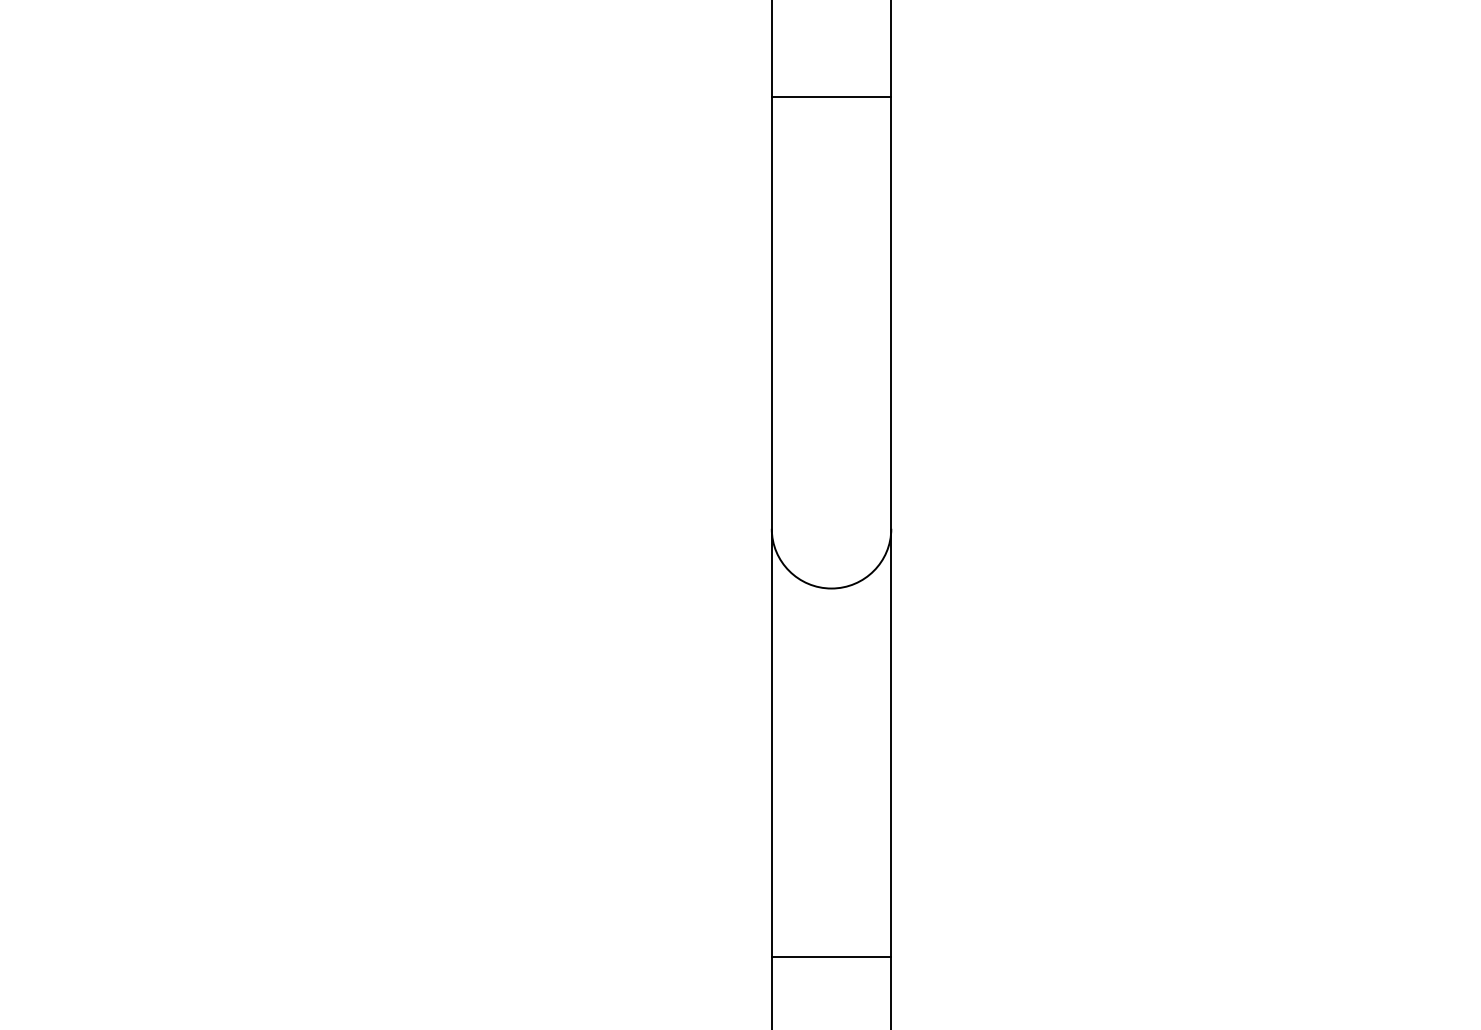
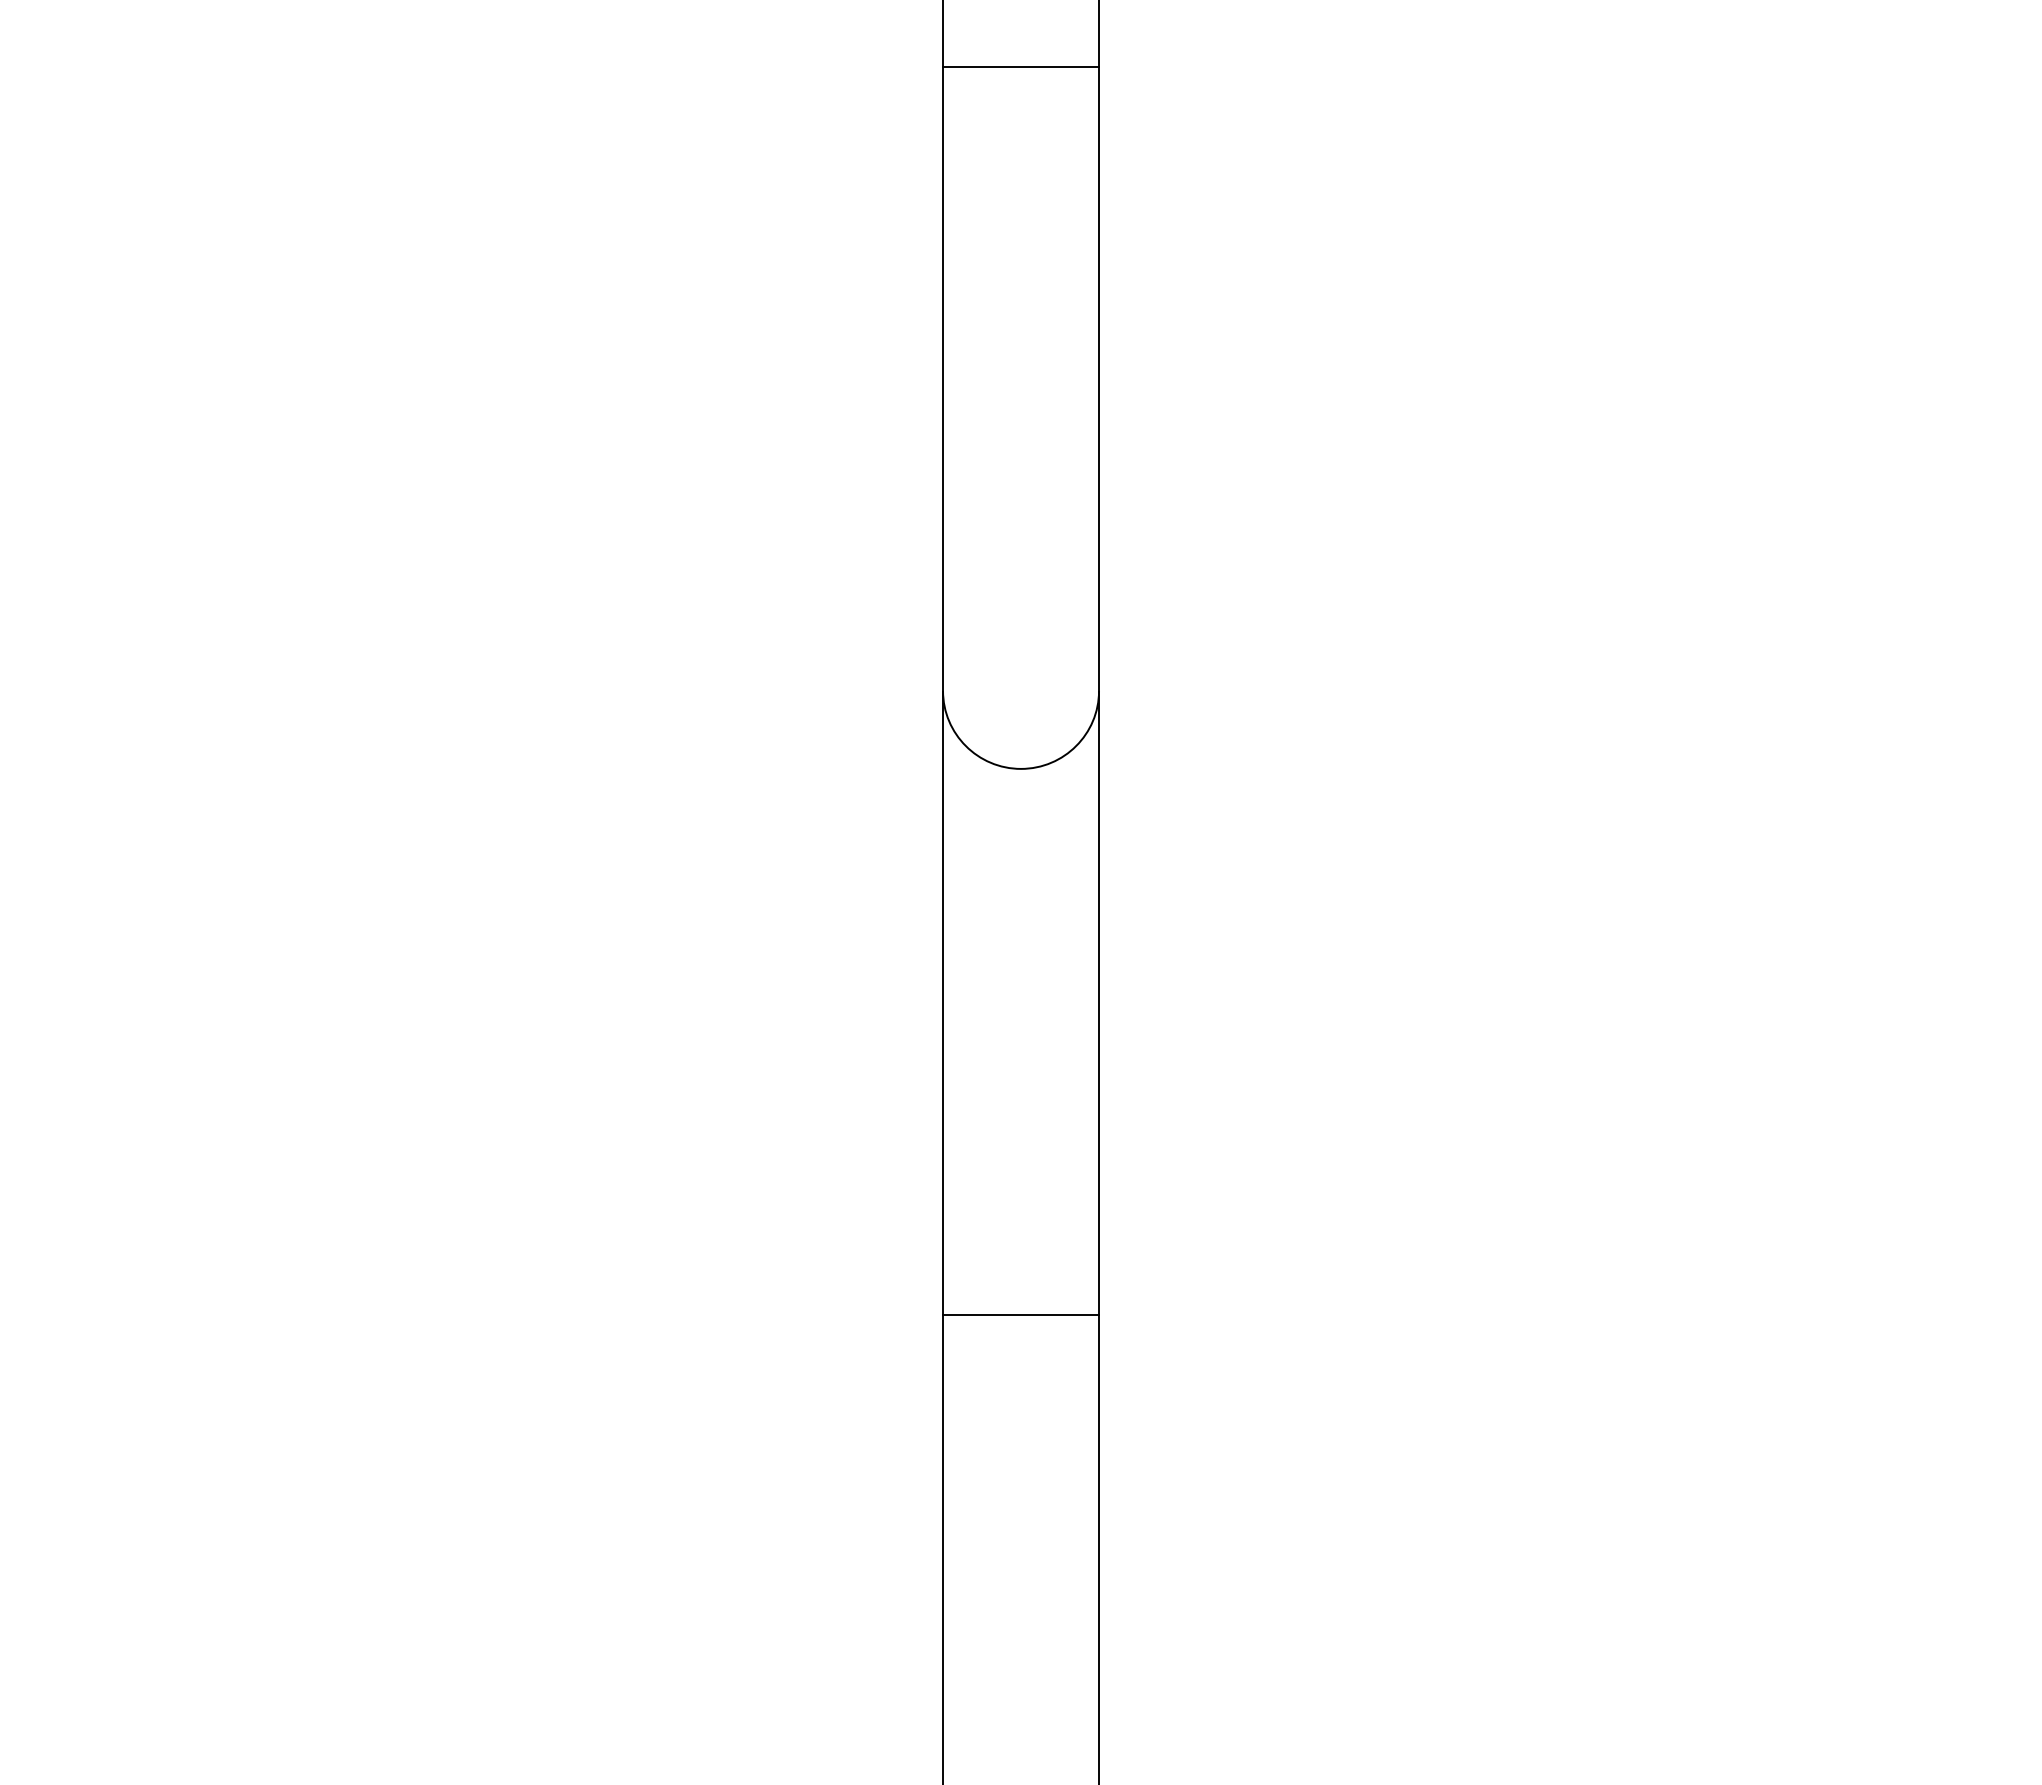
line: (831, 96) -> (1021, 66), moved
line: (831, 957) -> (1021, 1315), moved

